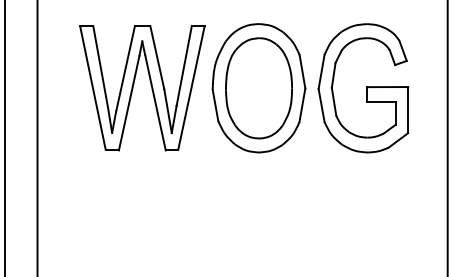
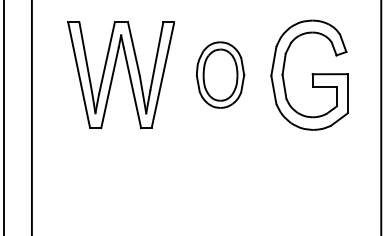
part: (258, 87) -> (220, 74), size x0.6

